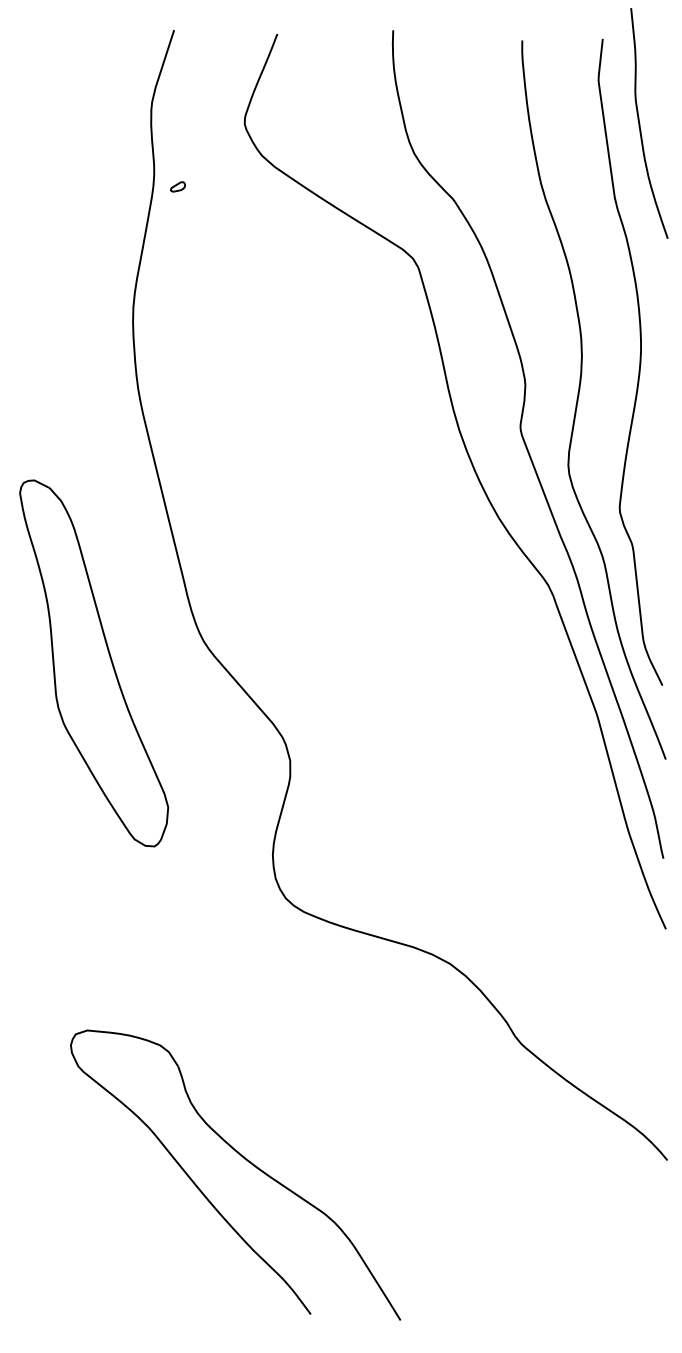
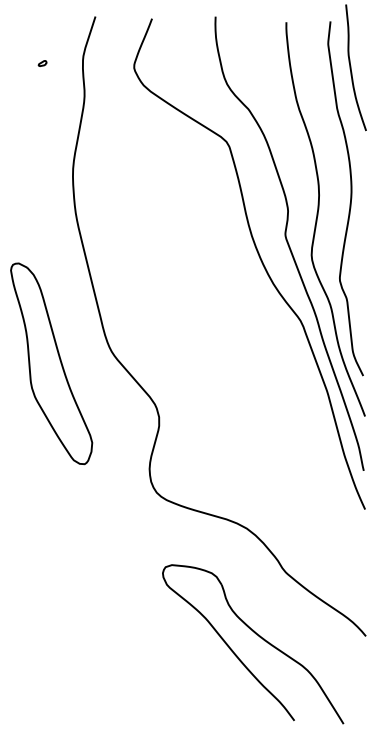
part: (177, 186) -> (42, 63), moved
part: (247, 1162) -> (259, 637), moved

